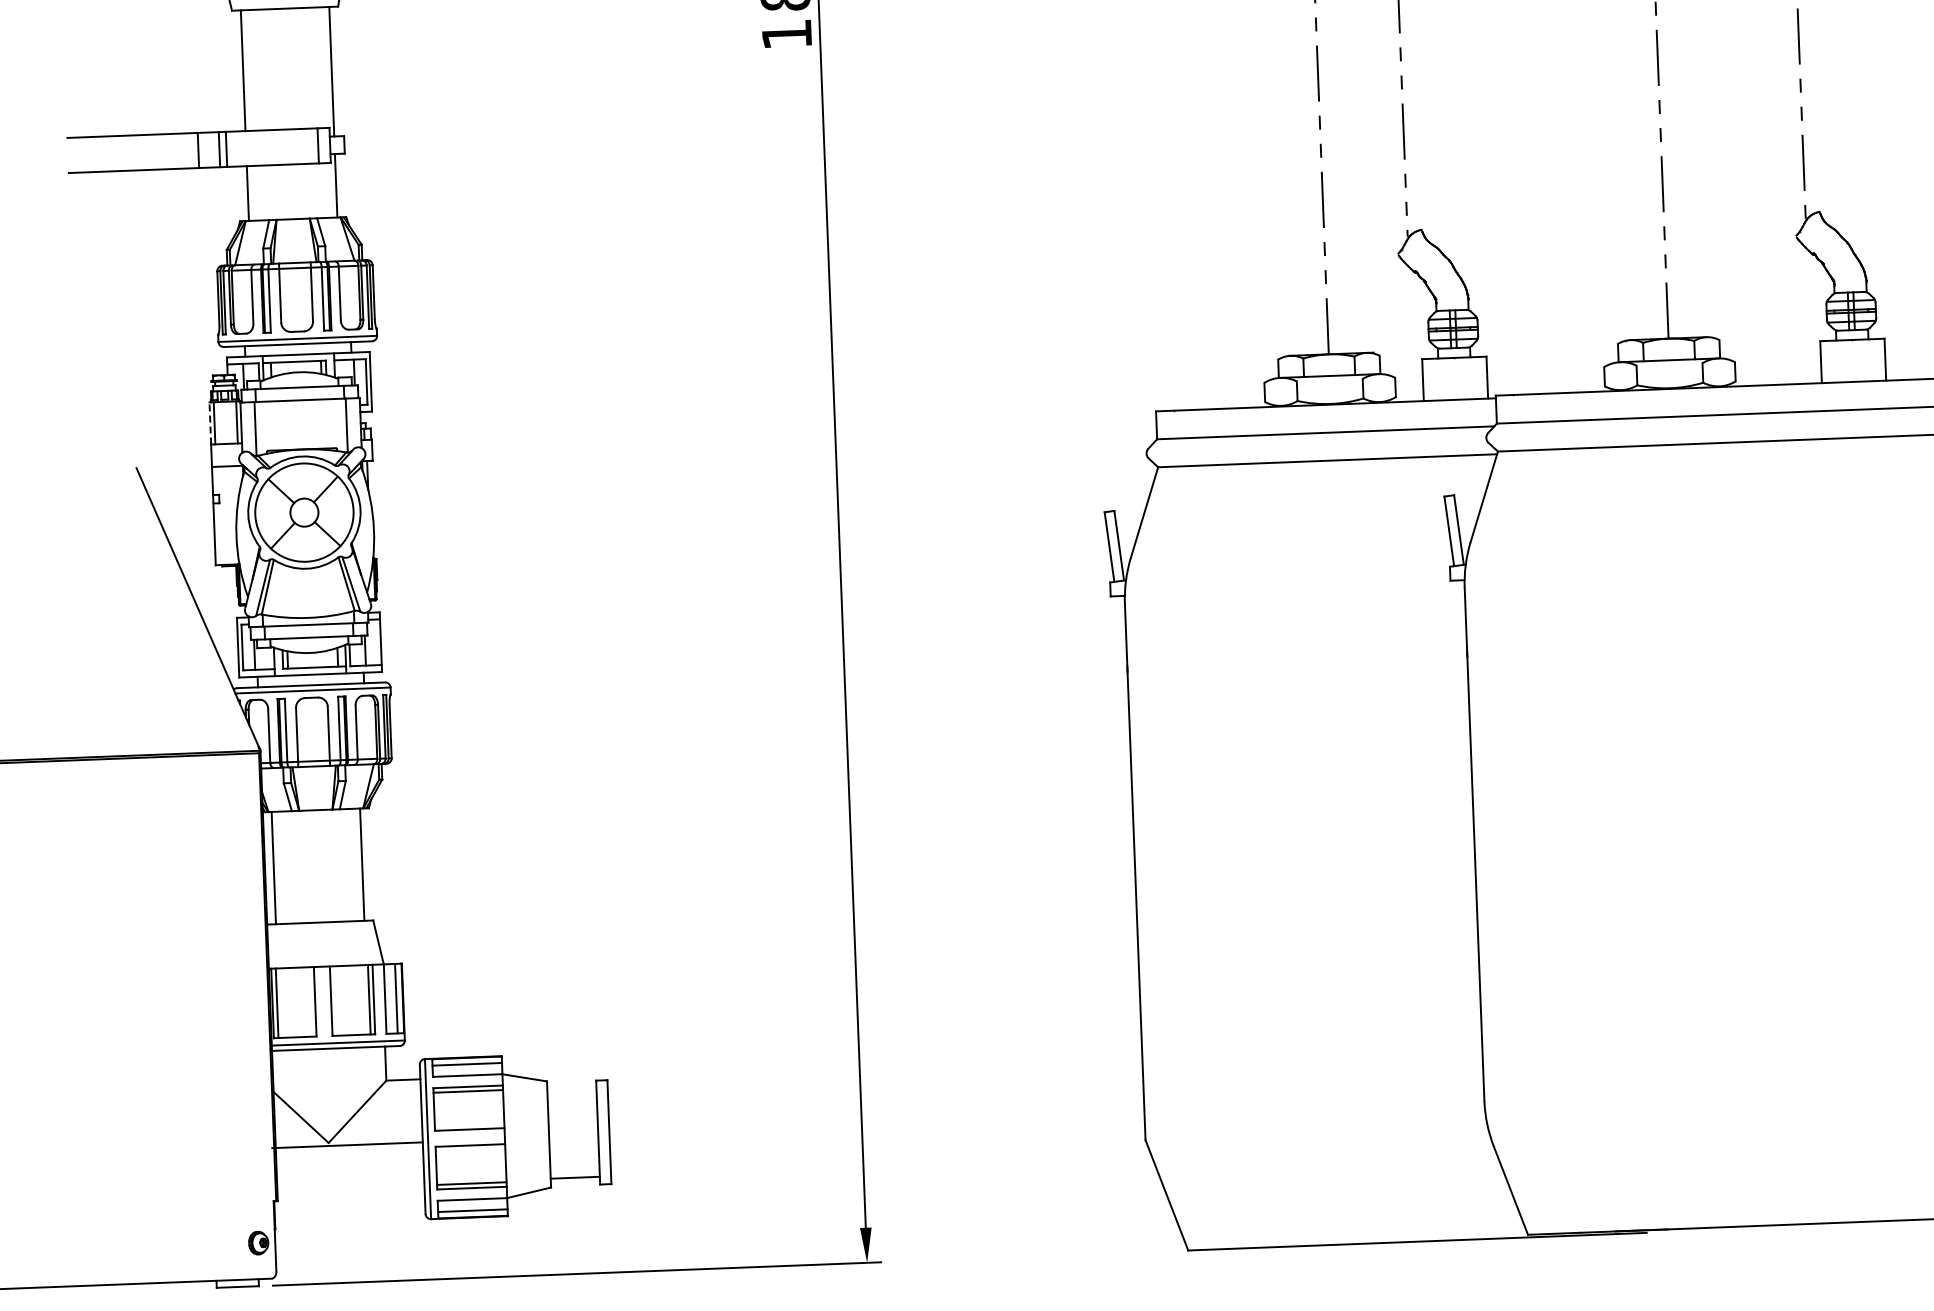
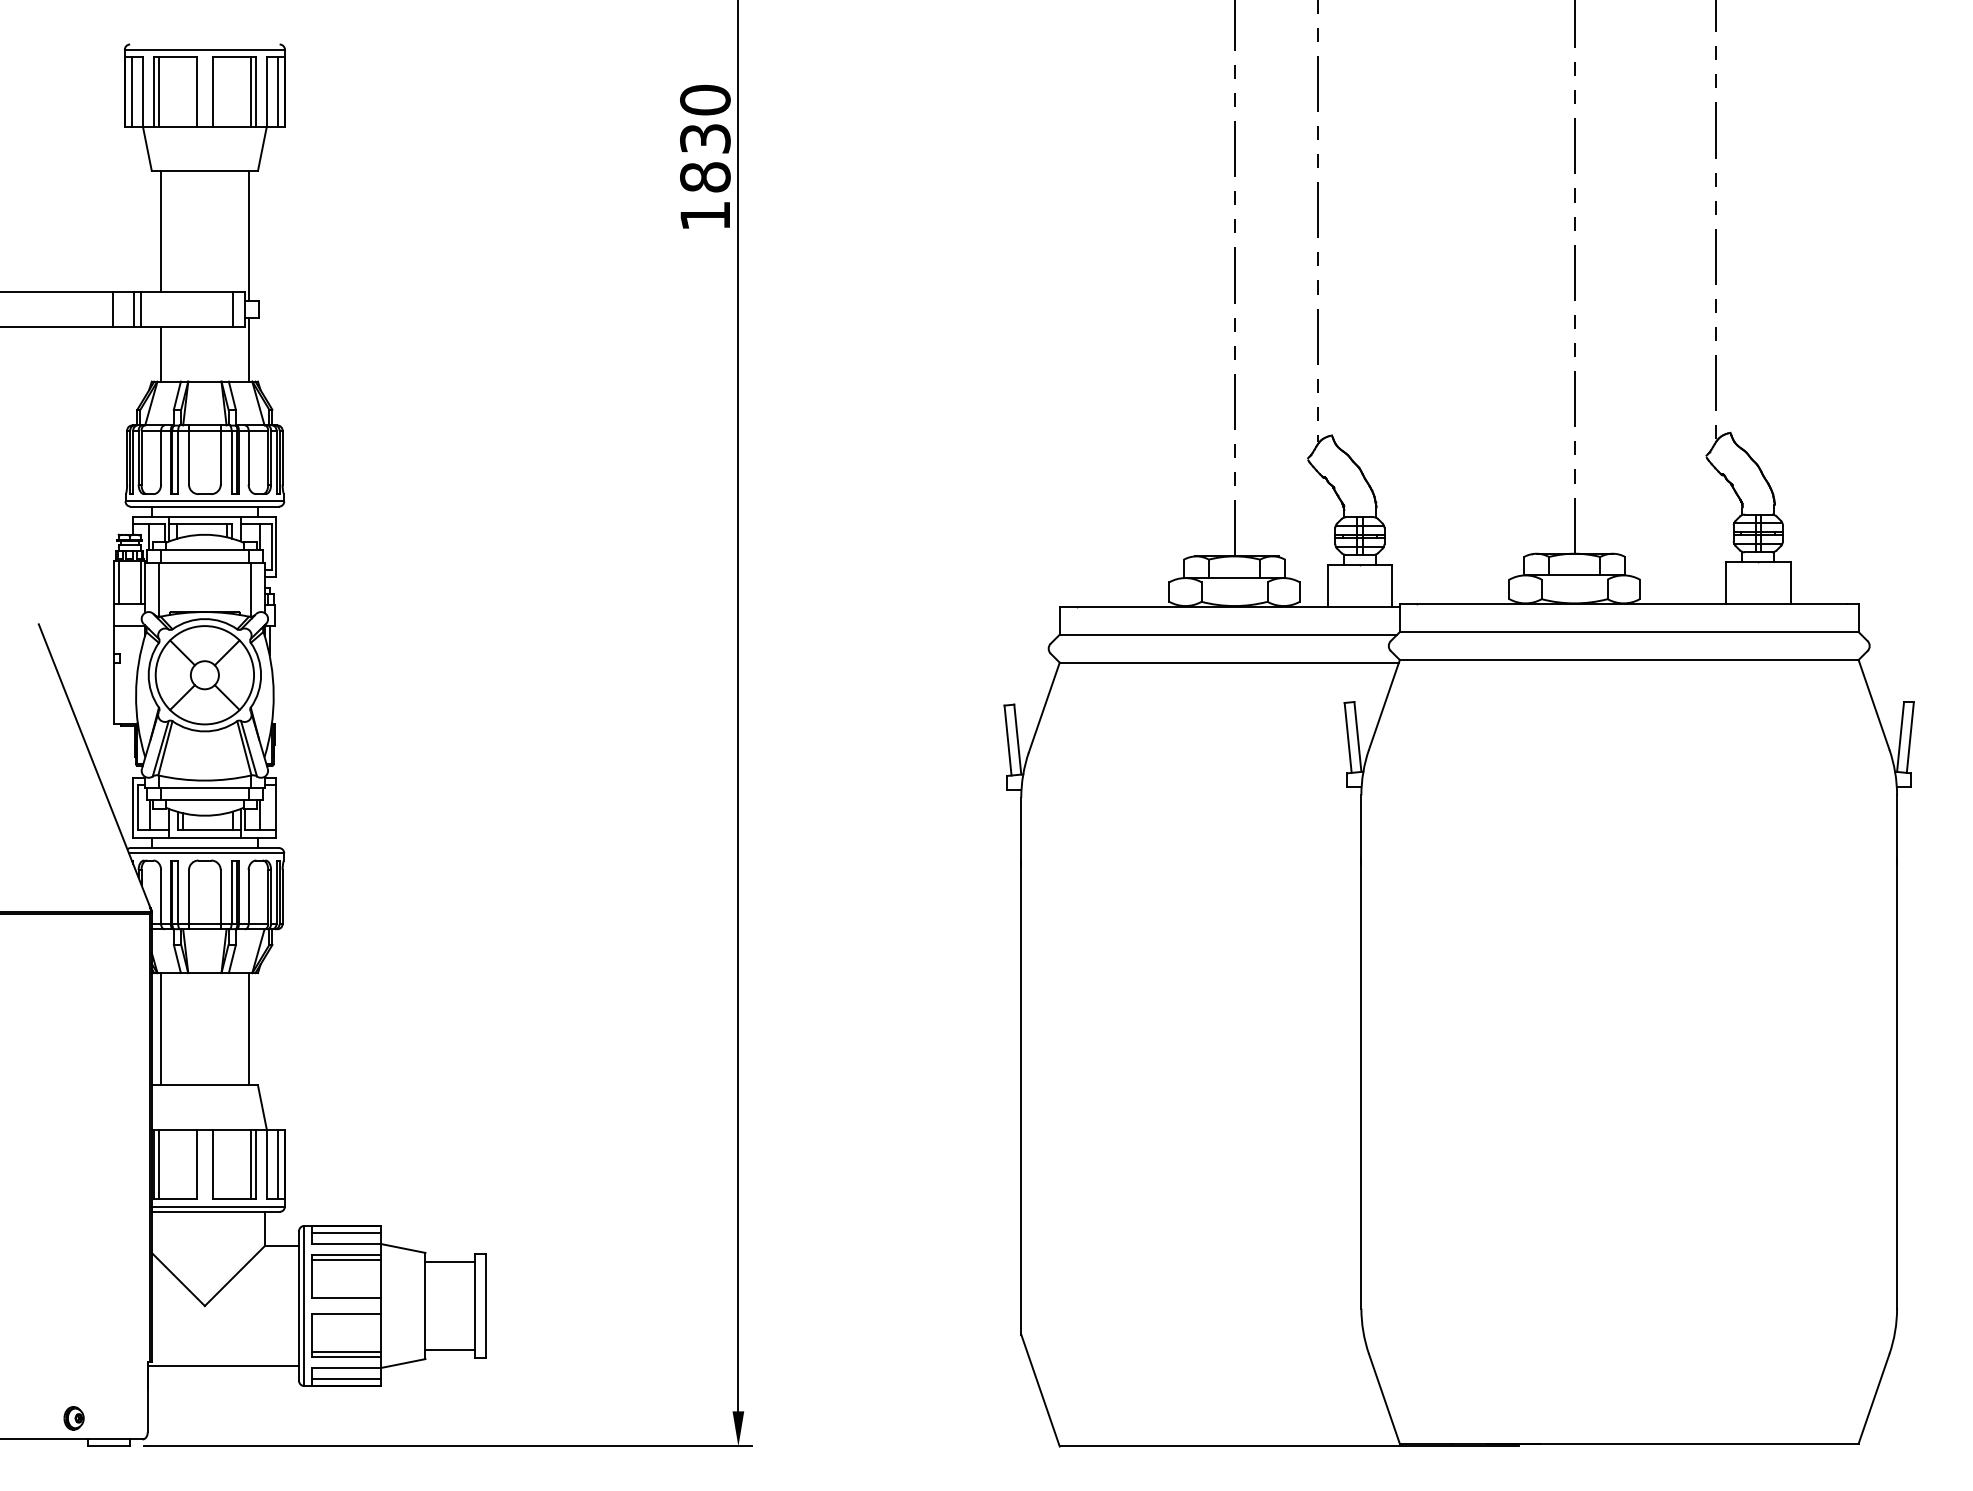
line: (210, 423) -> (114, 582), dashed -> solid
line: (571, 1089) -> (449, 1261), added
line: (347, 1145) -> (223, 1366), moved
part: (258, 1243) -> (73, 1418), moved

